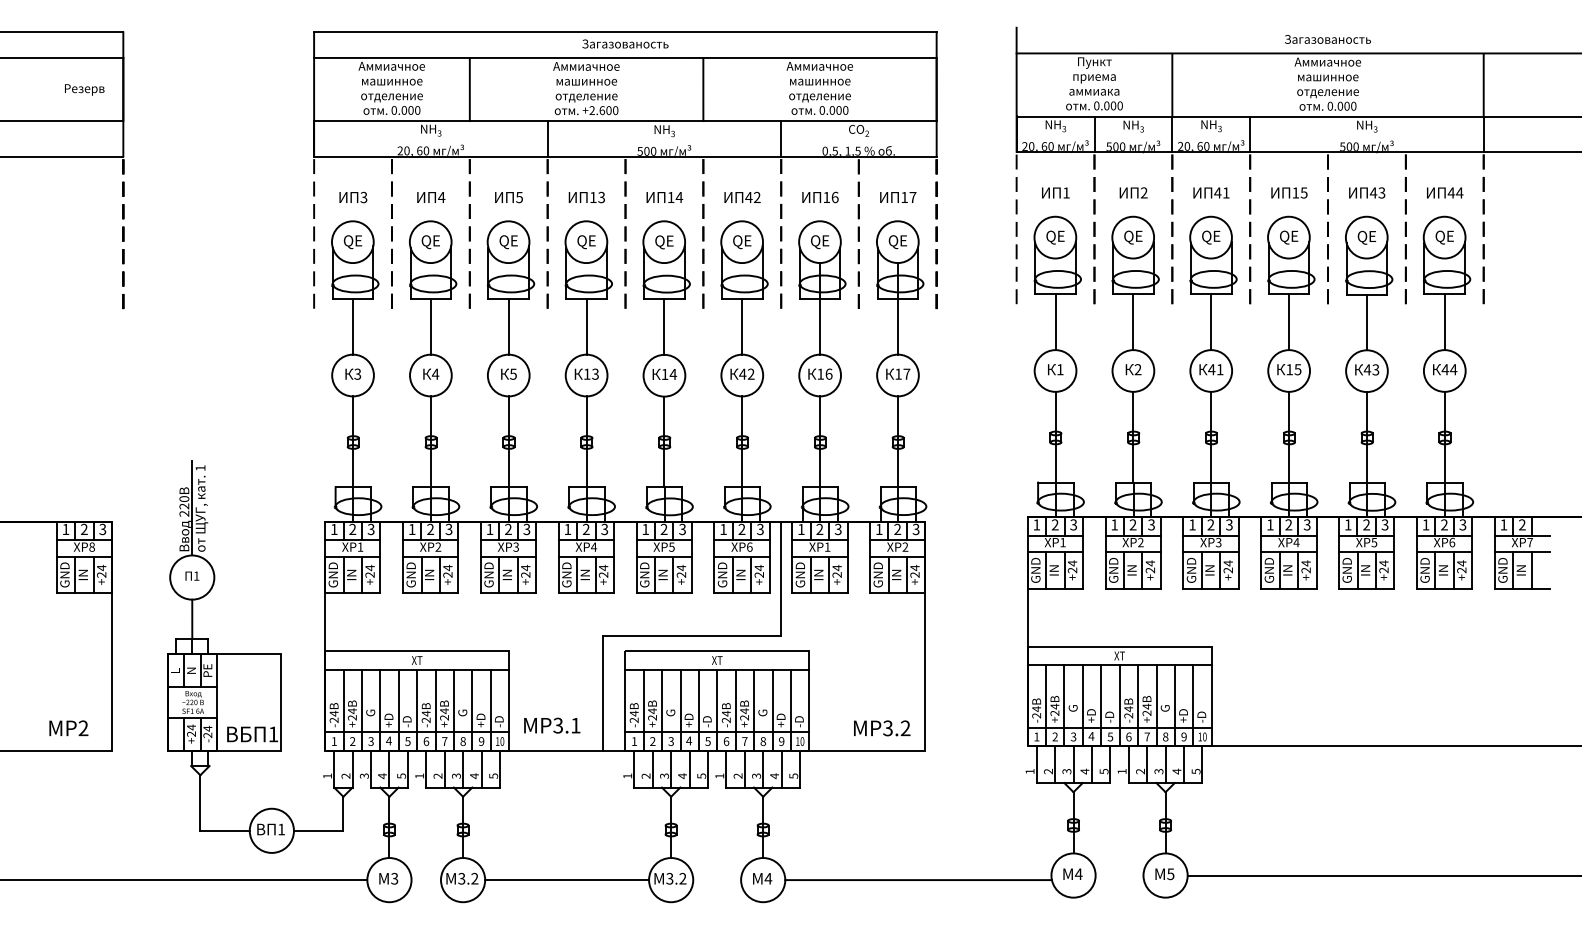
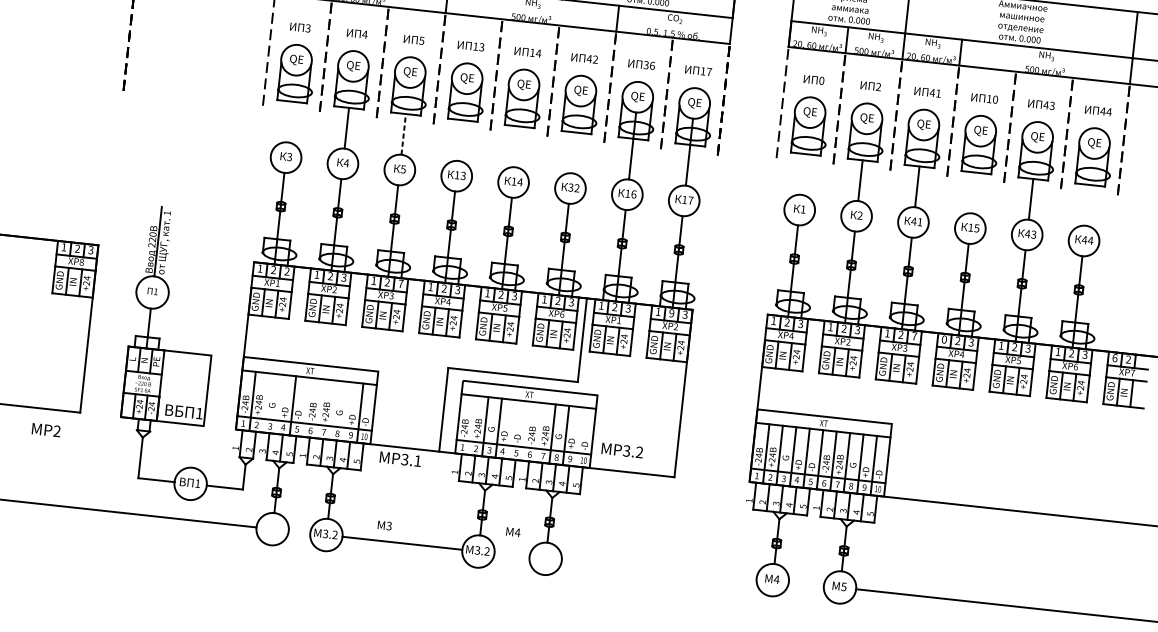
text: (1066, 192) -> (821, 80), 1 -> 0
text: (1303, 192) -> (995, 99), 15 -> 10
text: (826, 197) -> (646, 65), 16 -> 36
line: (1055, 322) -> (803, 174), removed
line: (1289, 322) -> (974, 193), removed
line: (1444, 322) -> (1087, 205), removed
line: (353, 326) -> (290, 121), removed
line: (508, 326) -> (403, 134), solid -> dashed
line: (586, 326) -> (460, 140), removed
line: (664, 326) -> (517, 146), removed
line: (742, 326) -> (574, 152), removed
text: (742, 373) -> (570, 187), 42 -> 32
text: (1229, 524) -> (914, 336), 3 -> 7
text: (1270, 524) -> (944, 339), 1 -> 0
text: (1503, 524) -> (1114, 357), 1 -> 6
text: (370, 529) -> (286, 271), 3 -> 2
text: (526, 529) -> (400, 283), 3 -> 7
text: (897, 529) -> (671, 313), 2 -> 9
text: (1062, 542) -> (791, 335), XP1 -> XP4
line: (361, 709) -> (265, 402), removed
line: (380, 709) -> (279, 403), removed
line: (417, 709) -> (306, 406), removed
line: (435, 709) -> (319, 408), removed
line: (454, 709) -> (333, 409), removed
line: (472, 709) -> (346, 411), removed
line: (643, 709) -> (471, 424), removed
line: (698, 709) -> (511, 429), removed
line: (717, 709) -> (525, 430), removed
line: (735, 709) -> (539, 432), removed
line: (790, 709) -> (579, 436), removed
text: (552, 725) -> (400, 459), moved
text: (68, 728) -> (46, 430), moved
text: (882, 728) -> (622, 450), moved
text: (388, 878) -> (384, 525), moved
text: (762, 878) -> (513, 531), moved
line: (918, 880) -> (659, 571), removed

